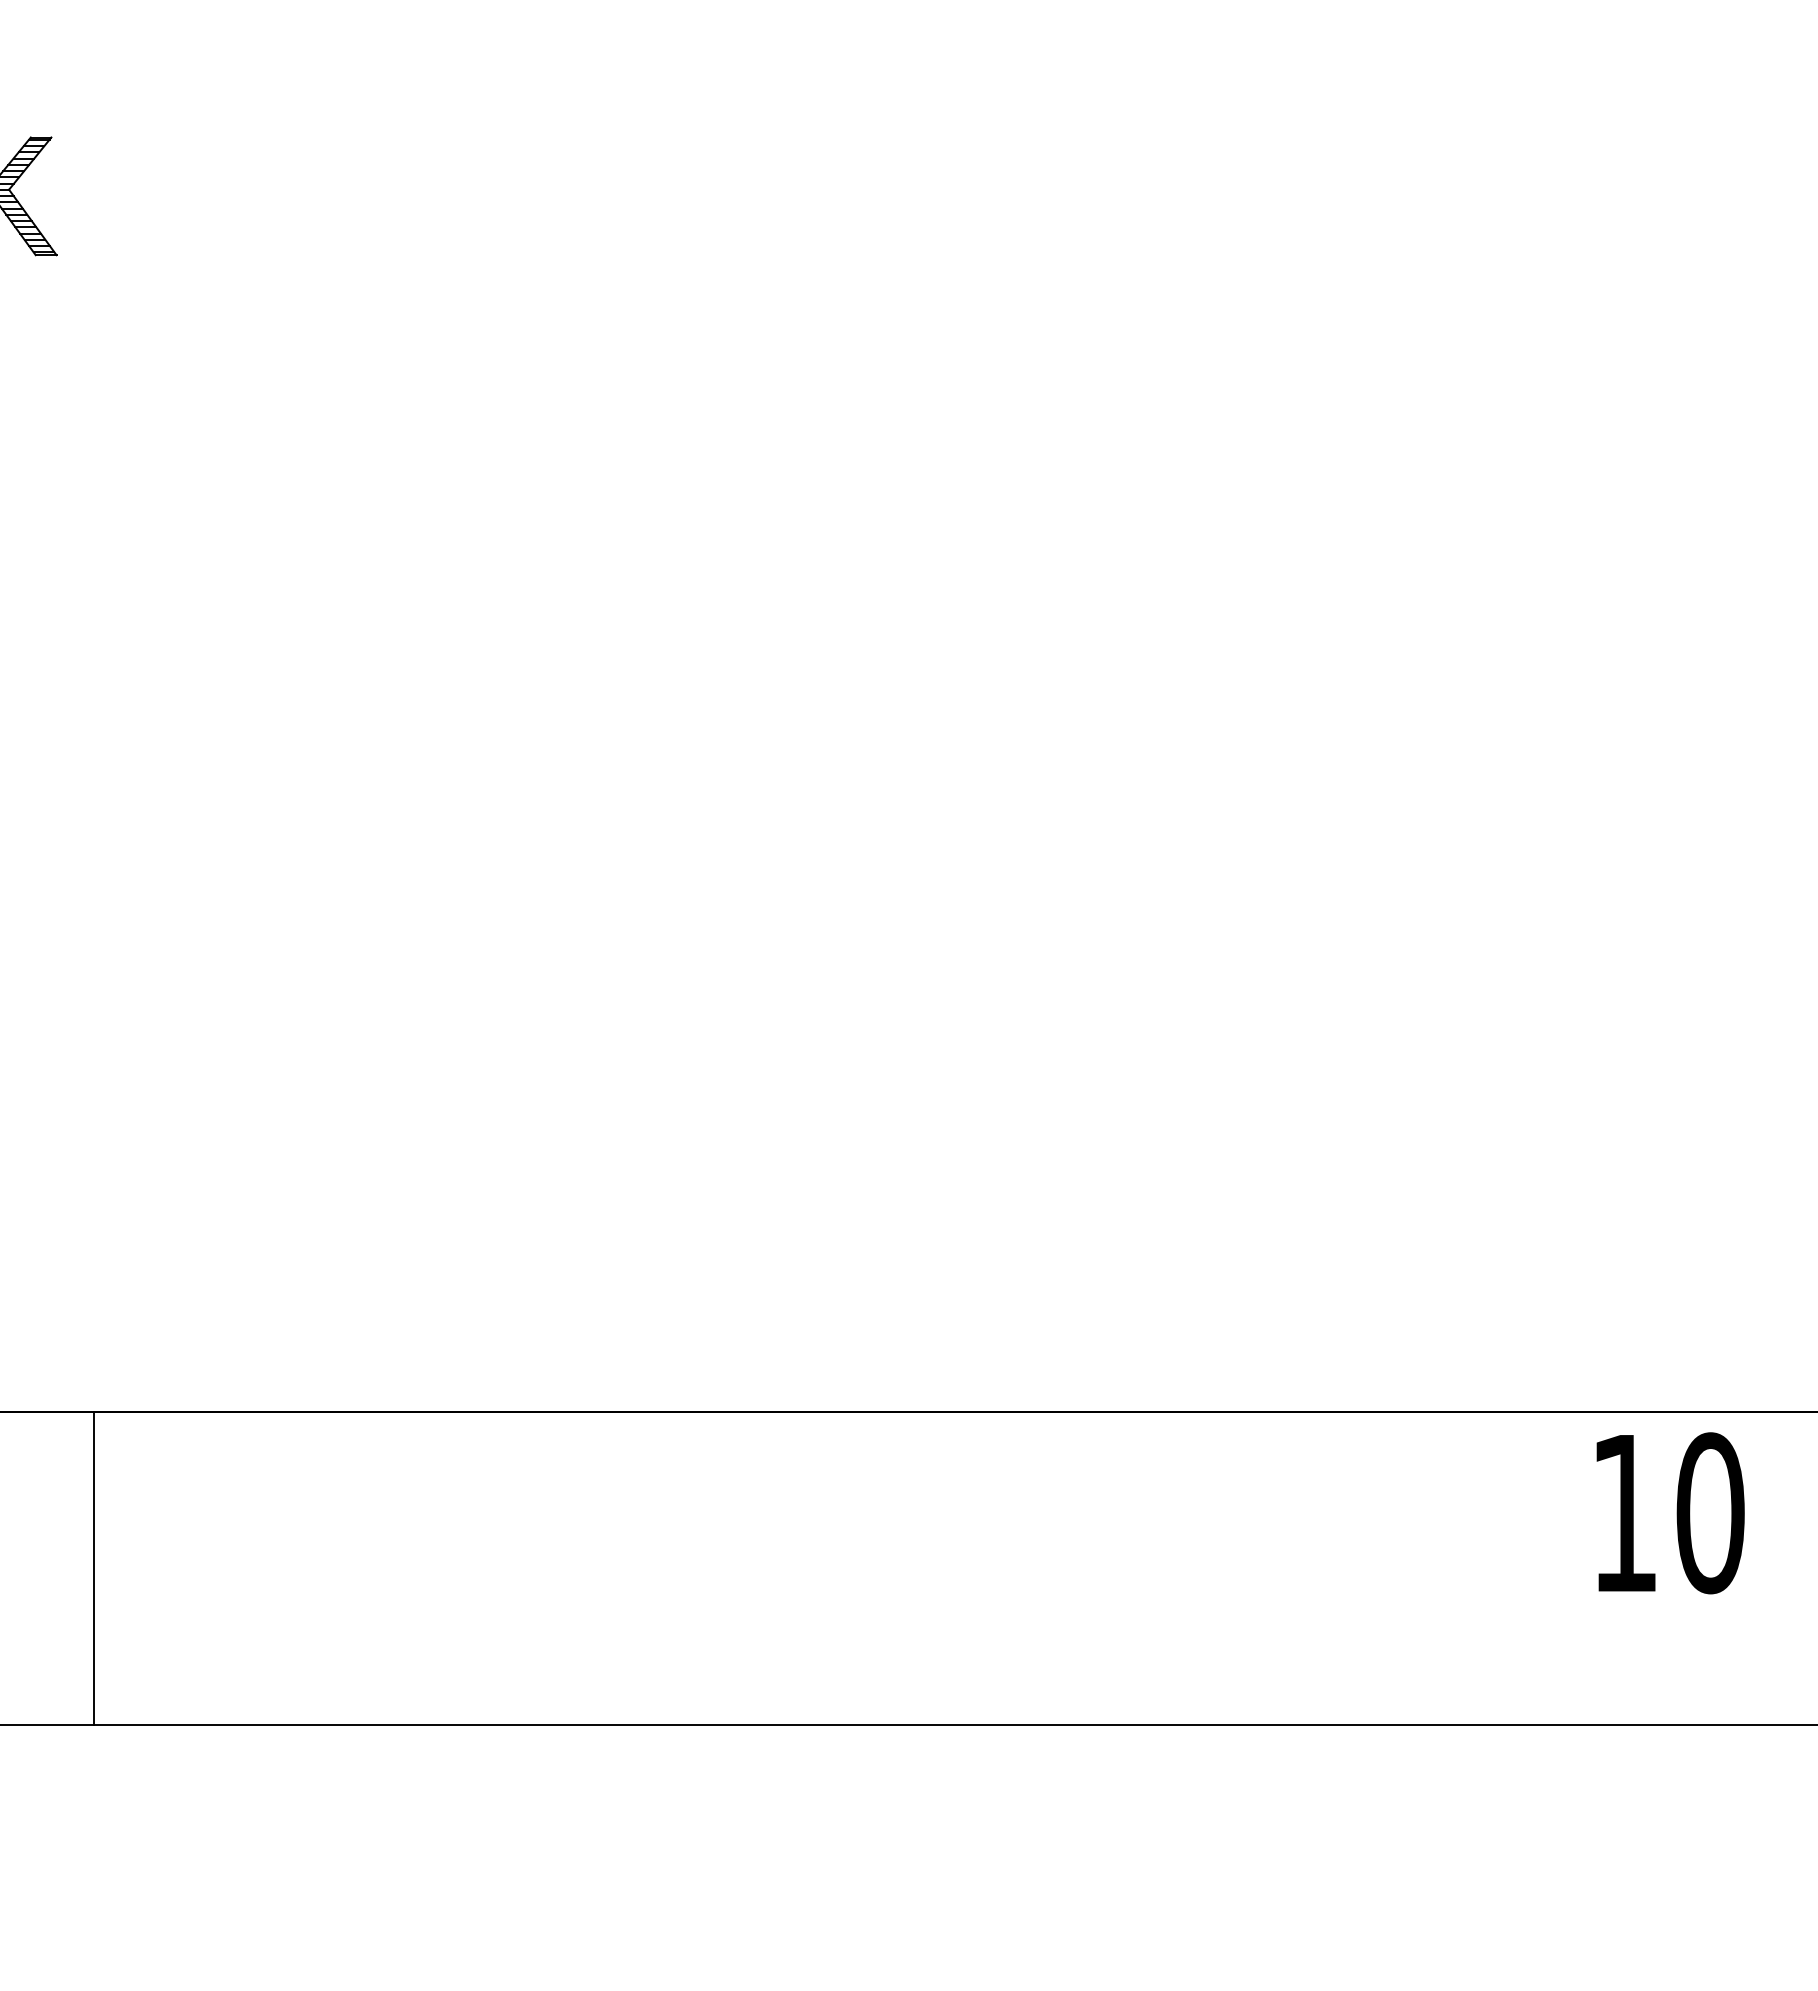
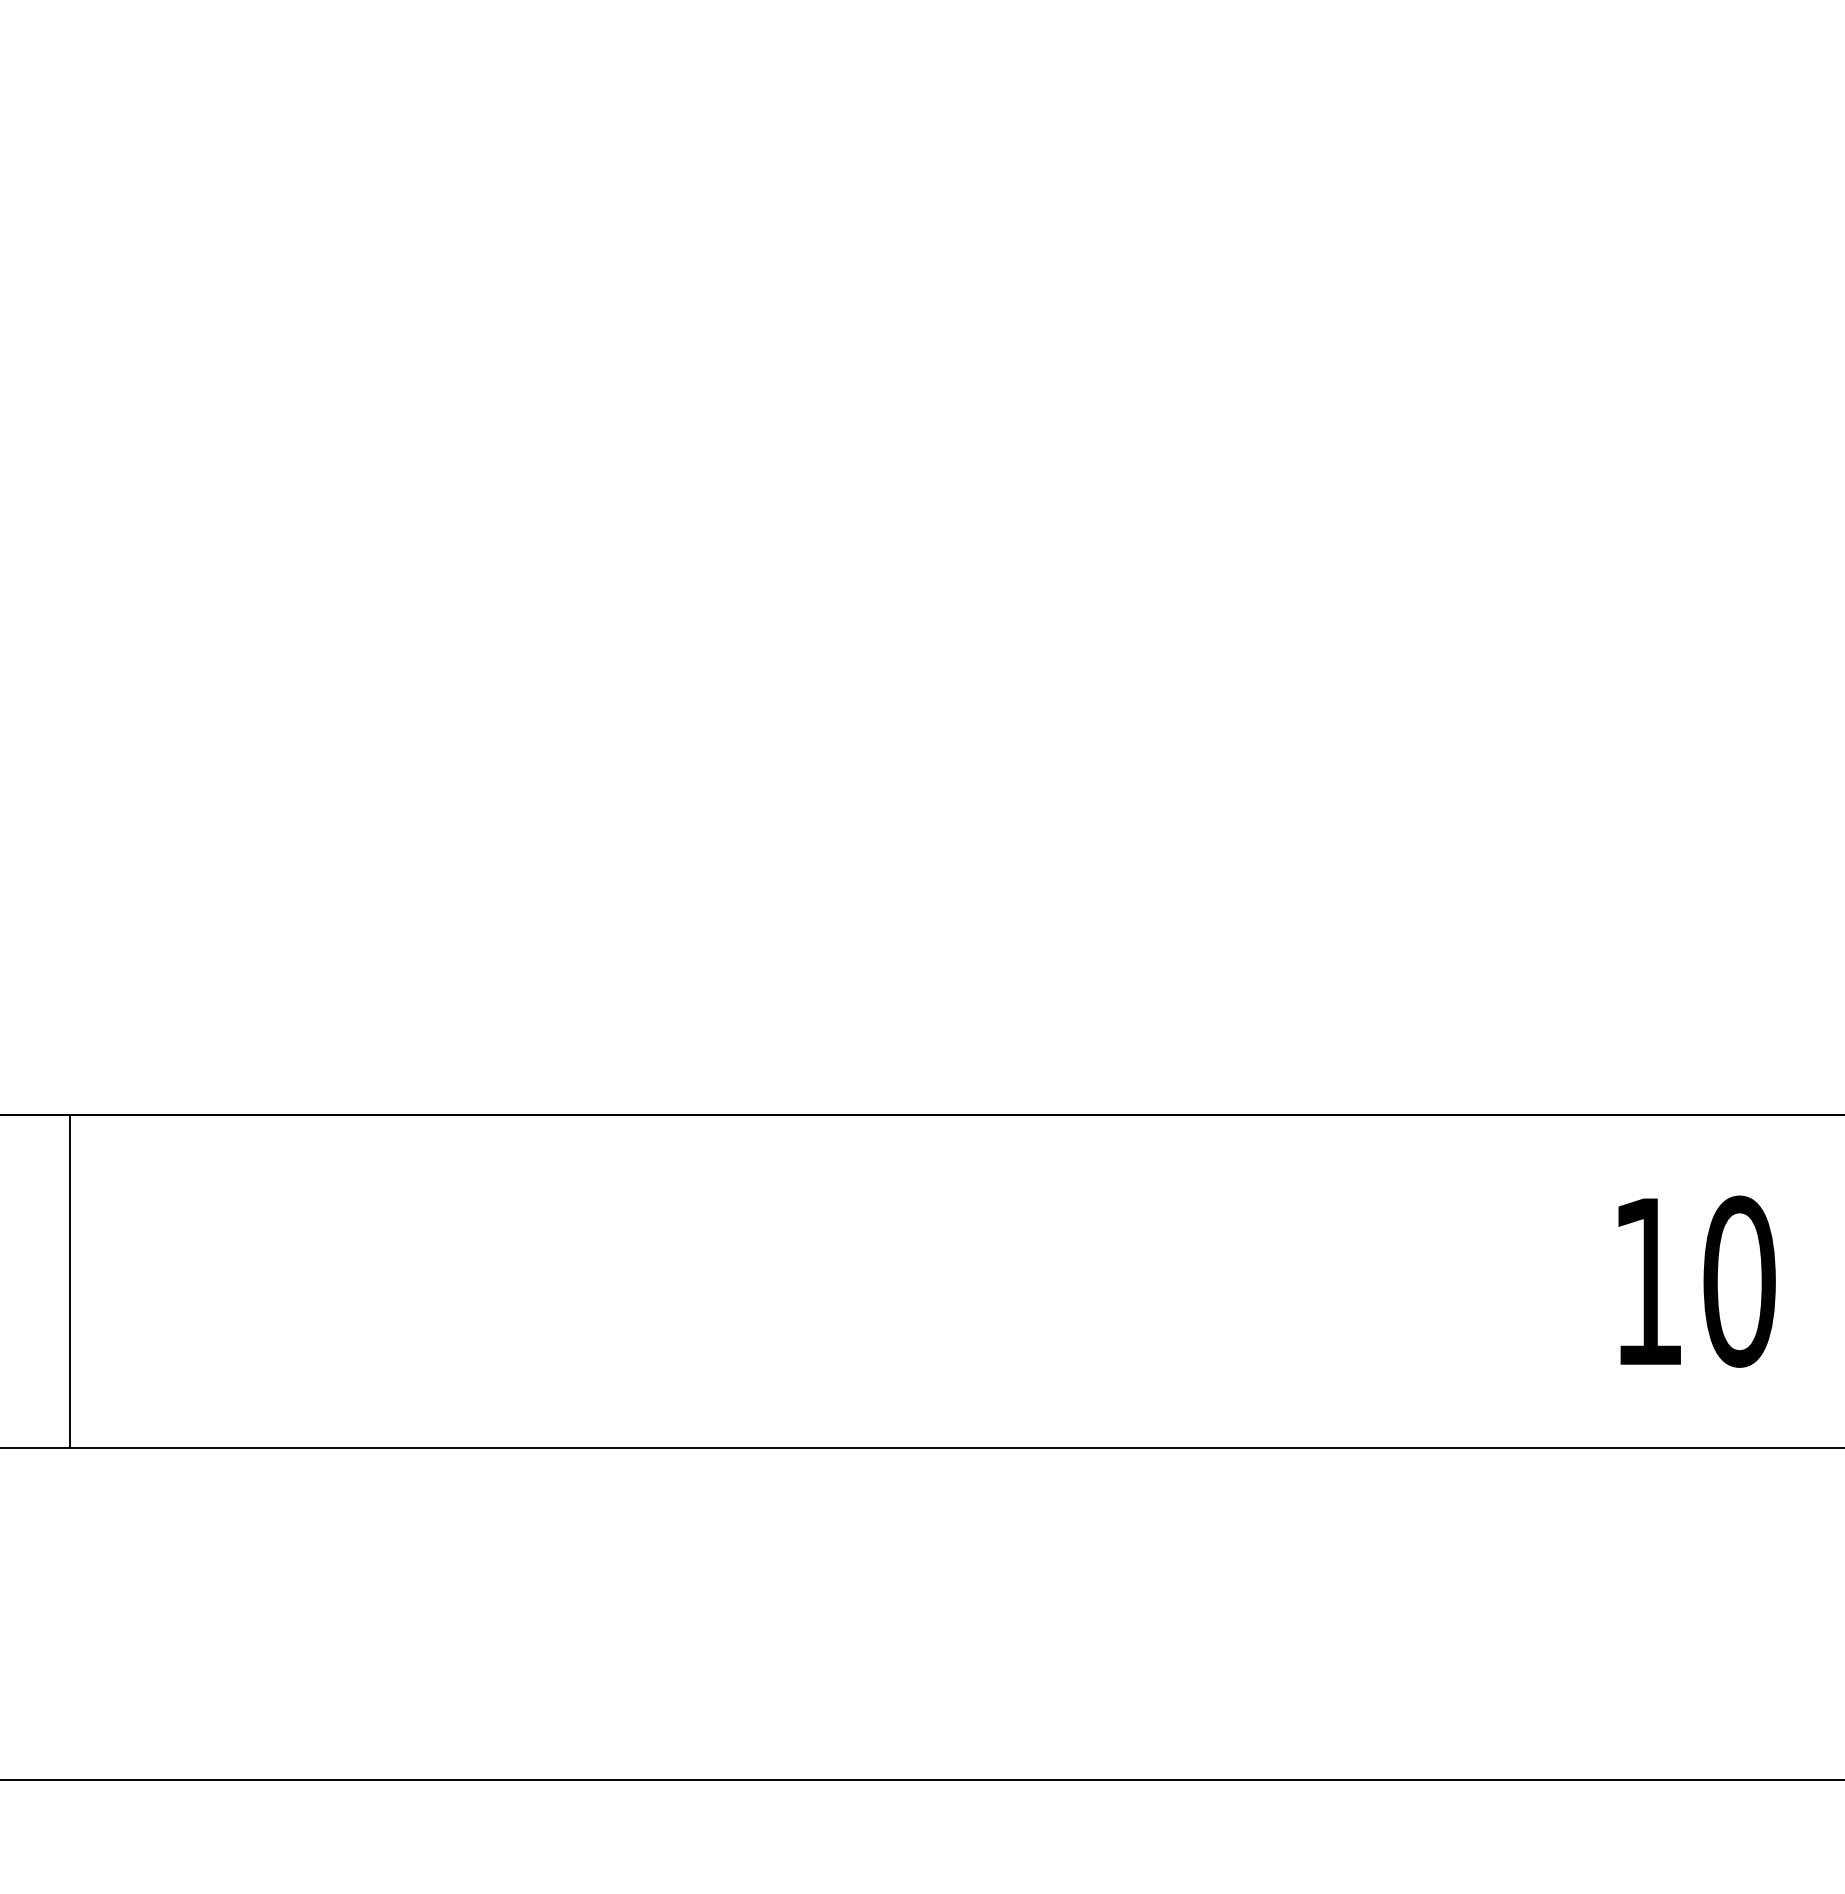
text: (1670, 1513) -> (1696, 1281), moved

